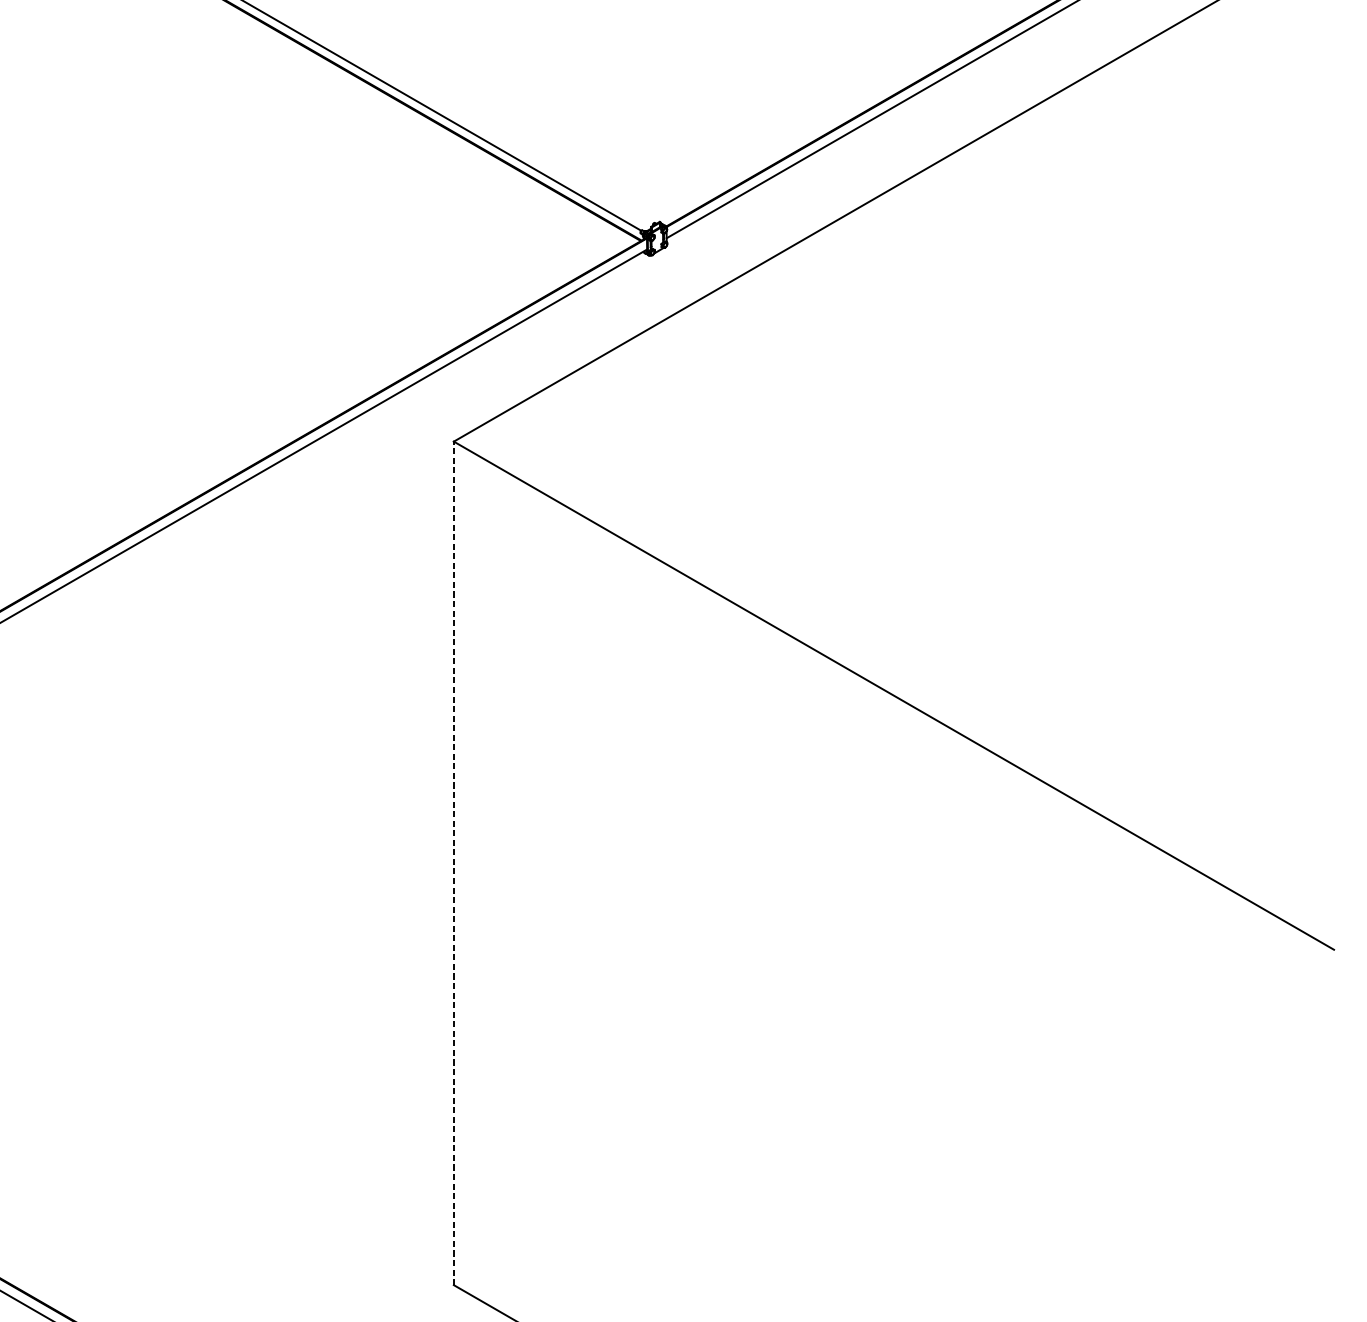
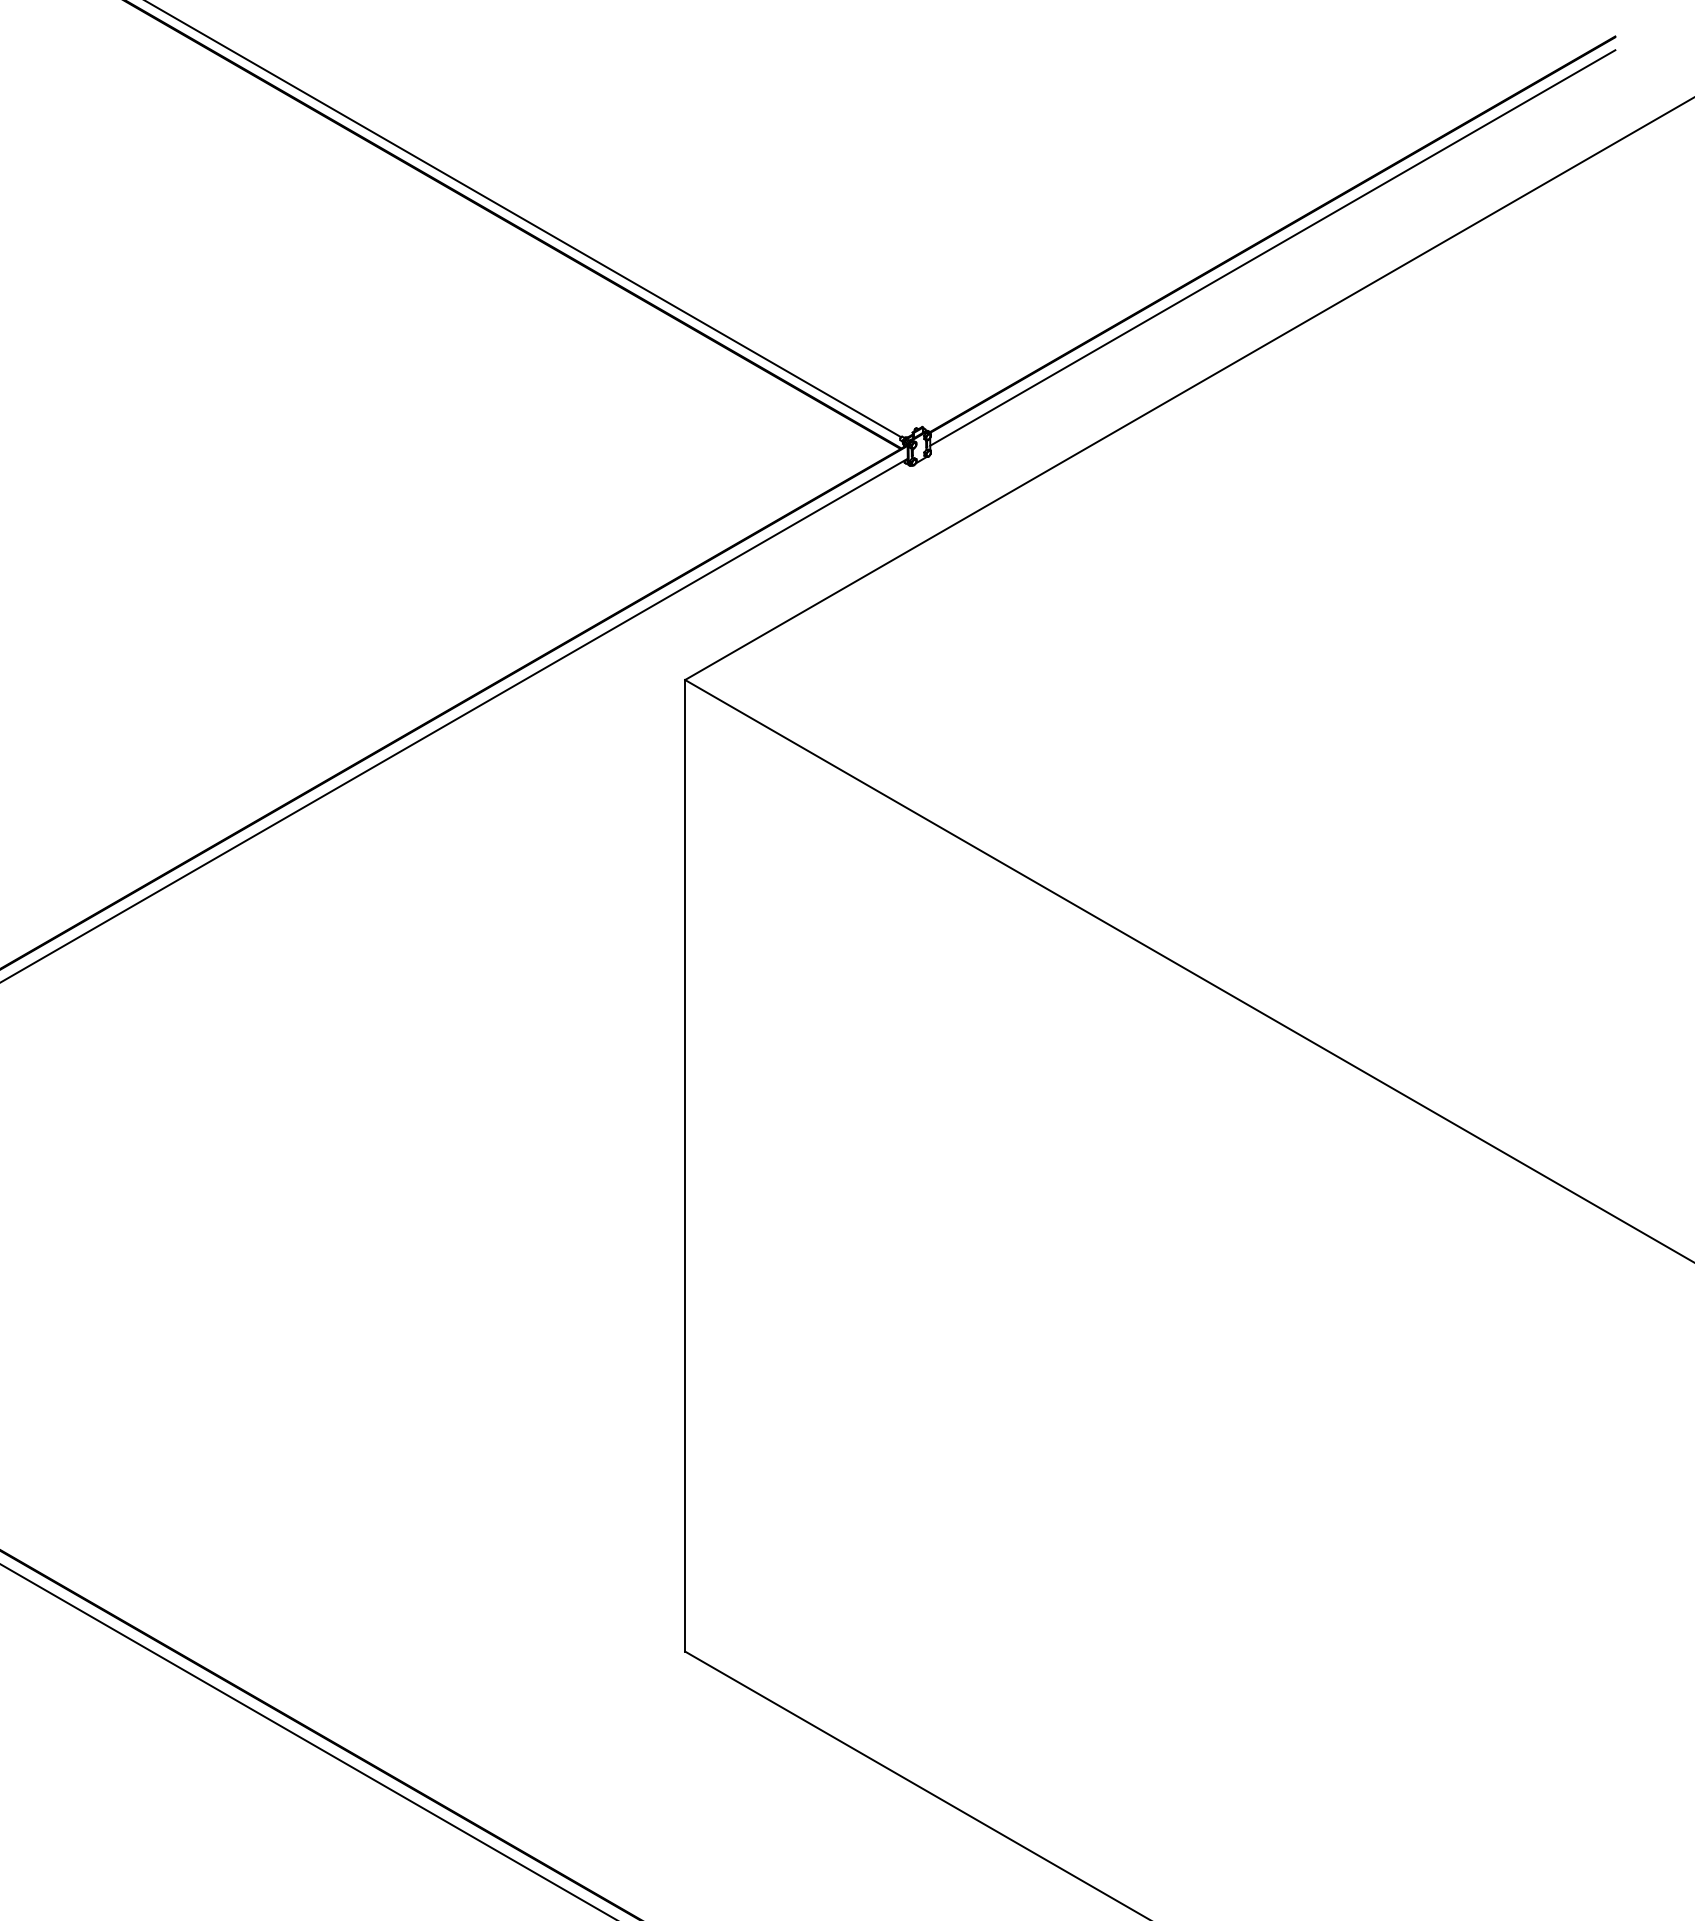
line: (454, 863) -> (685, 1165), dashed -> solid

